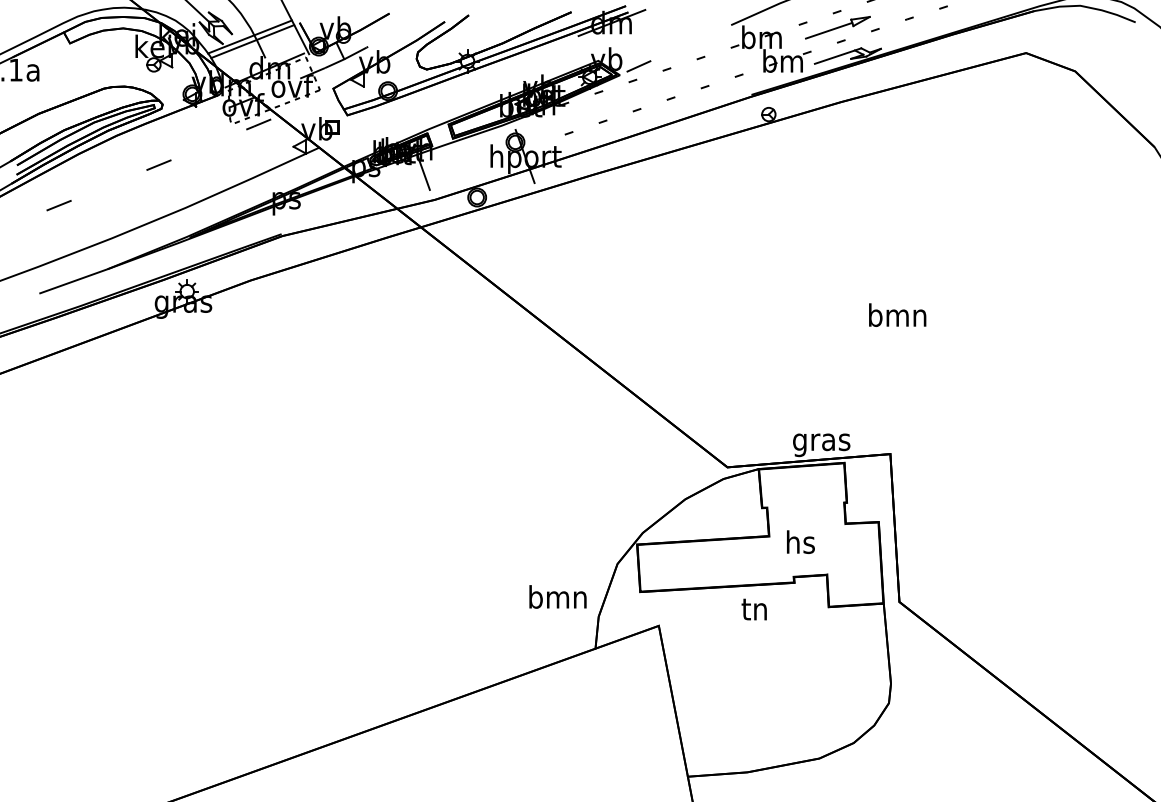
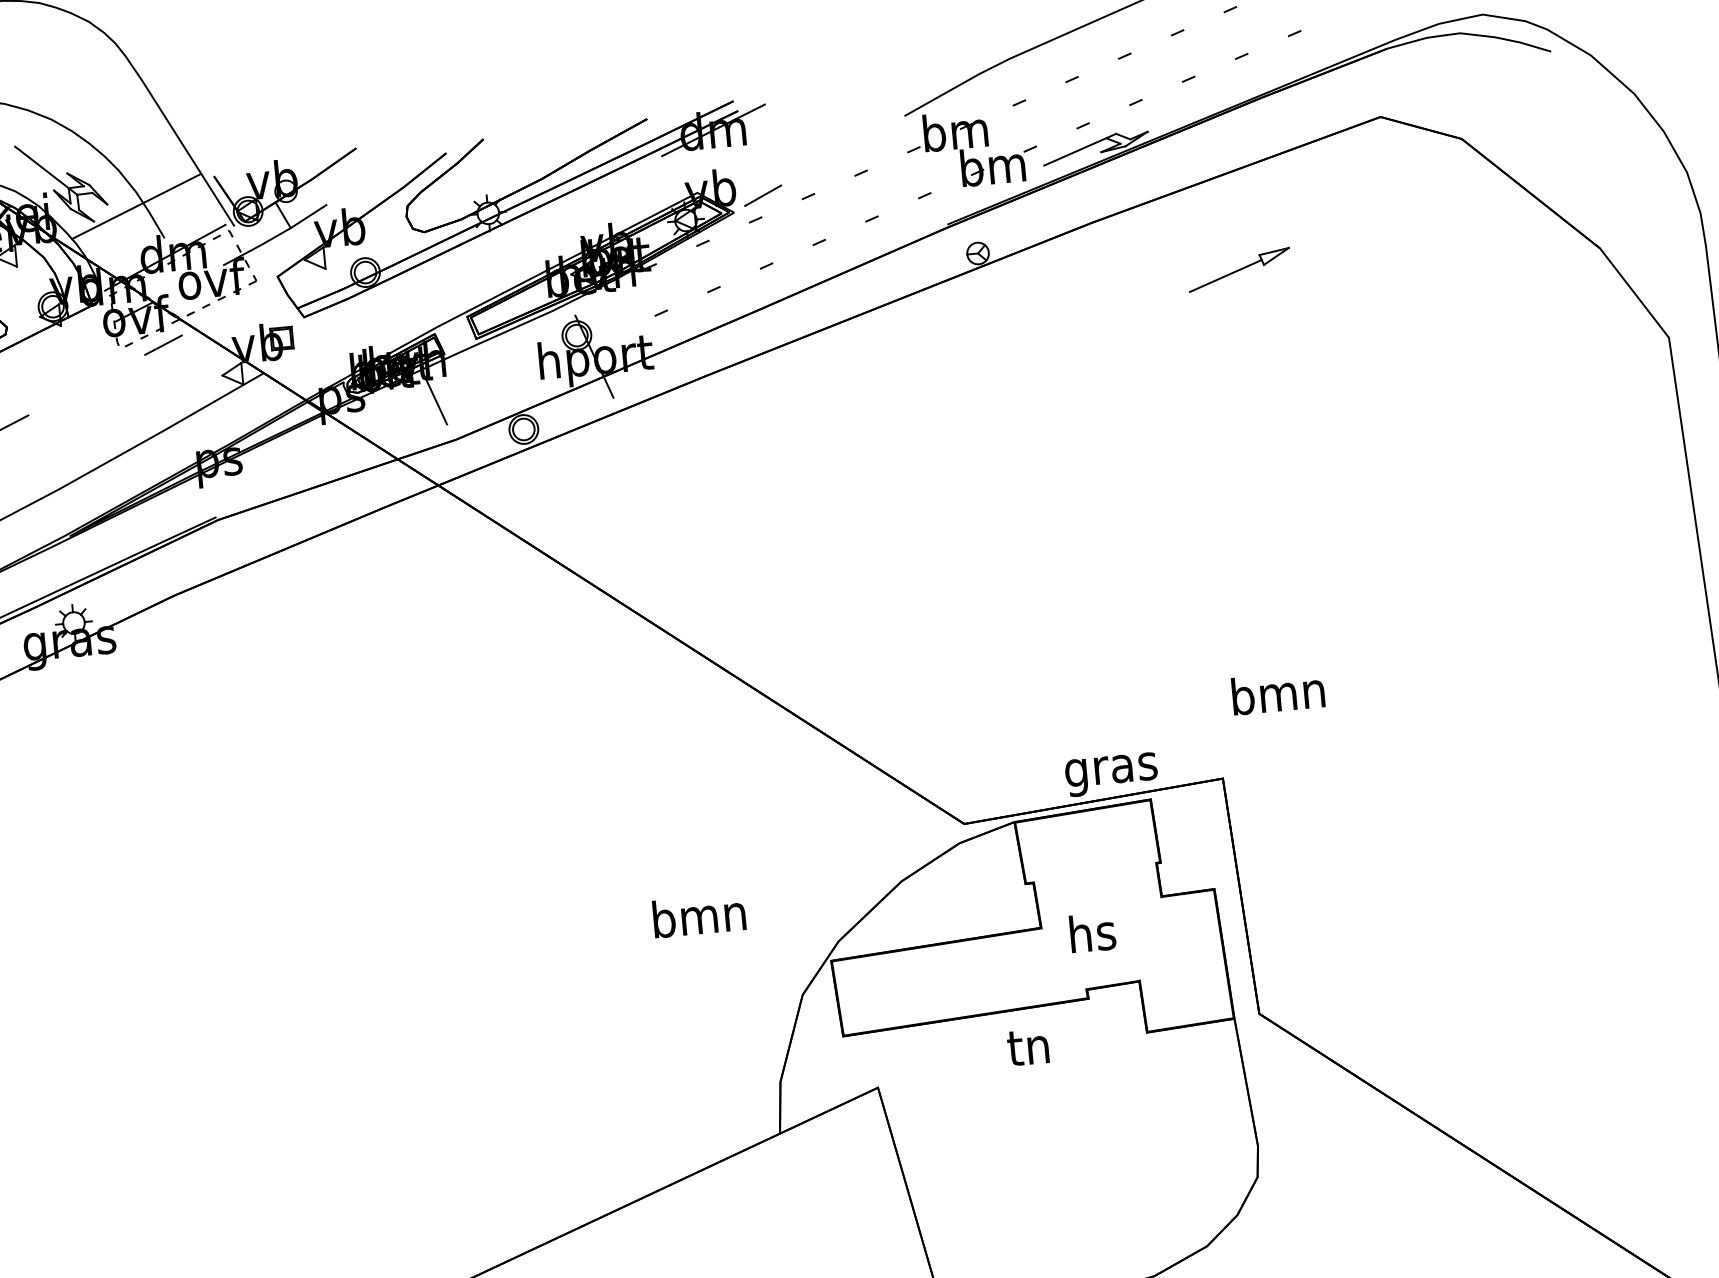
part: (837, 27) -> (1238, 269), moved
line: (252, 41) -> (141, 213), removed
text: (897, 314) -> (1277, 691), moved
text: (557, 596) -> (698, 915), moved

